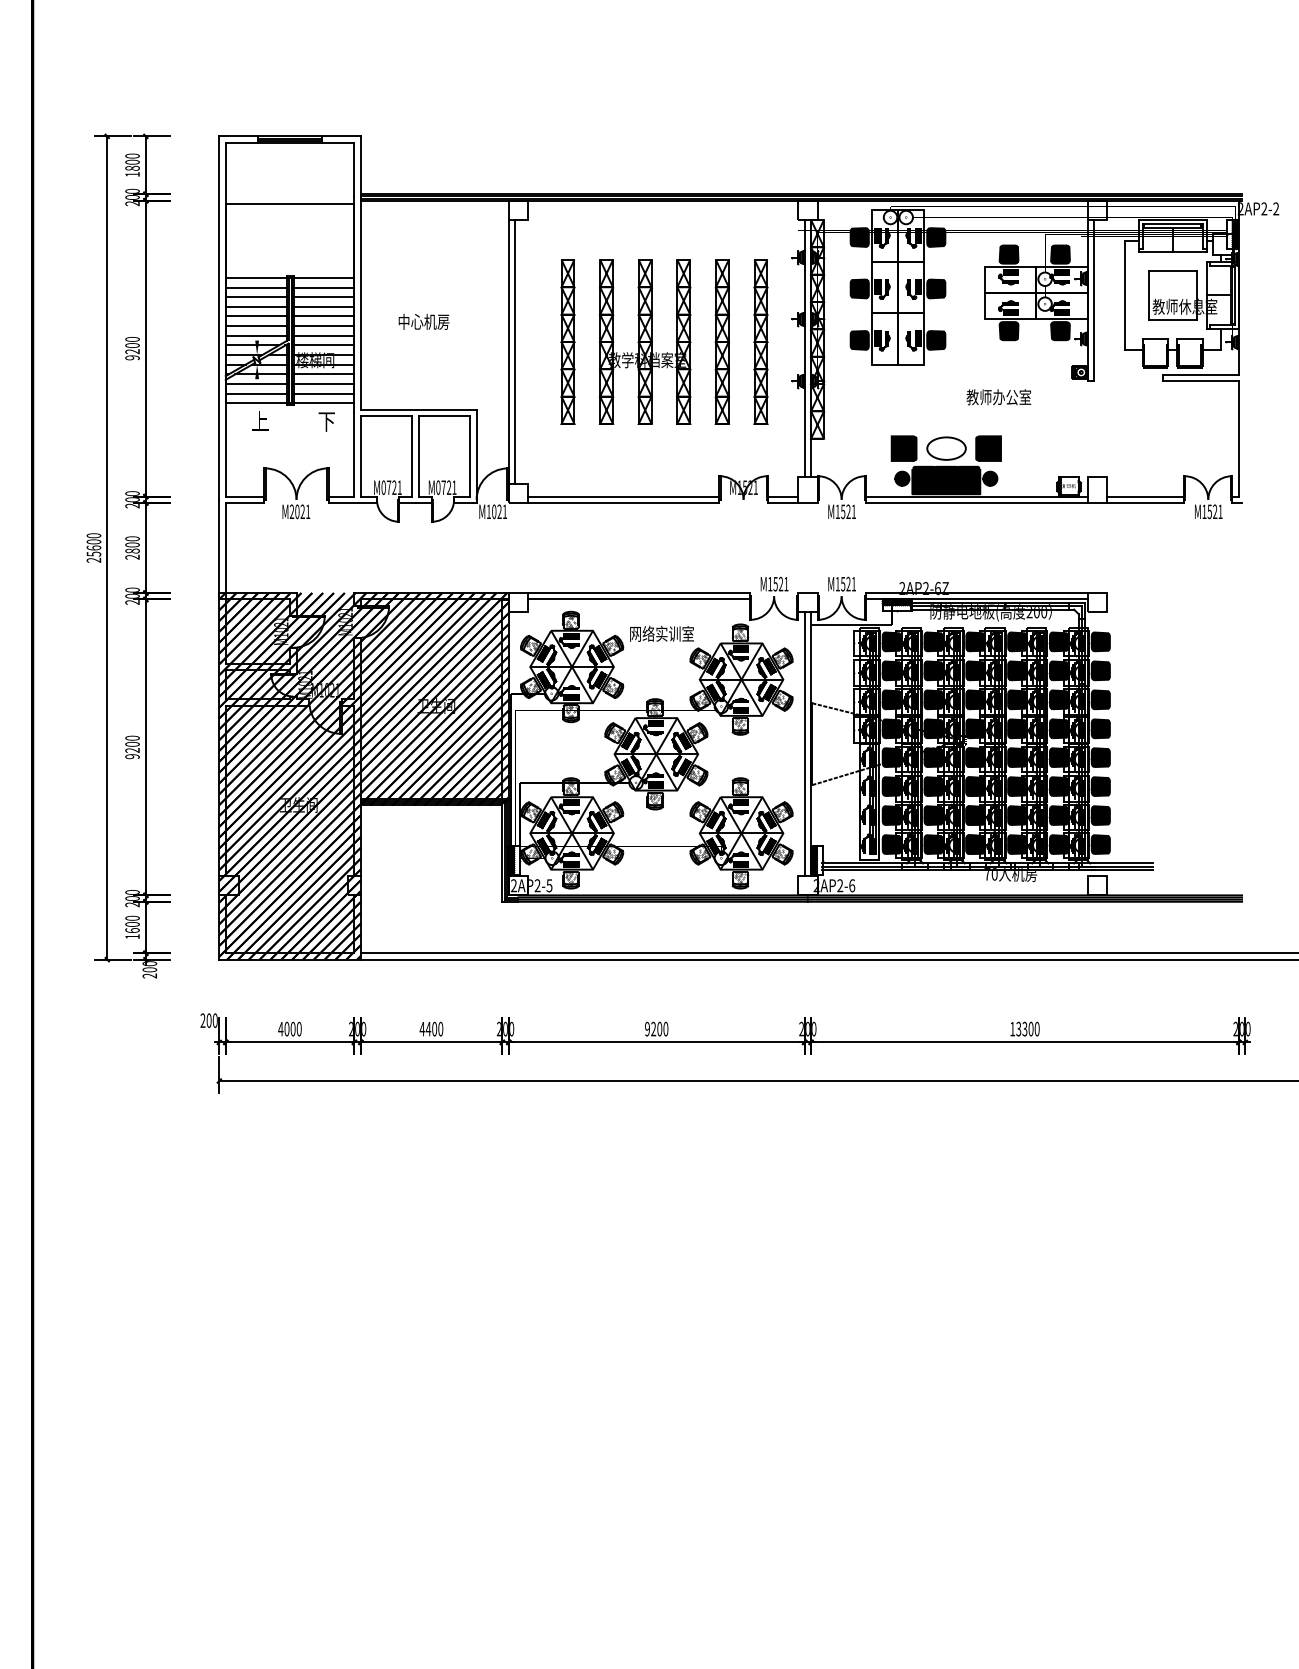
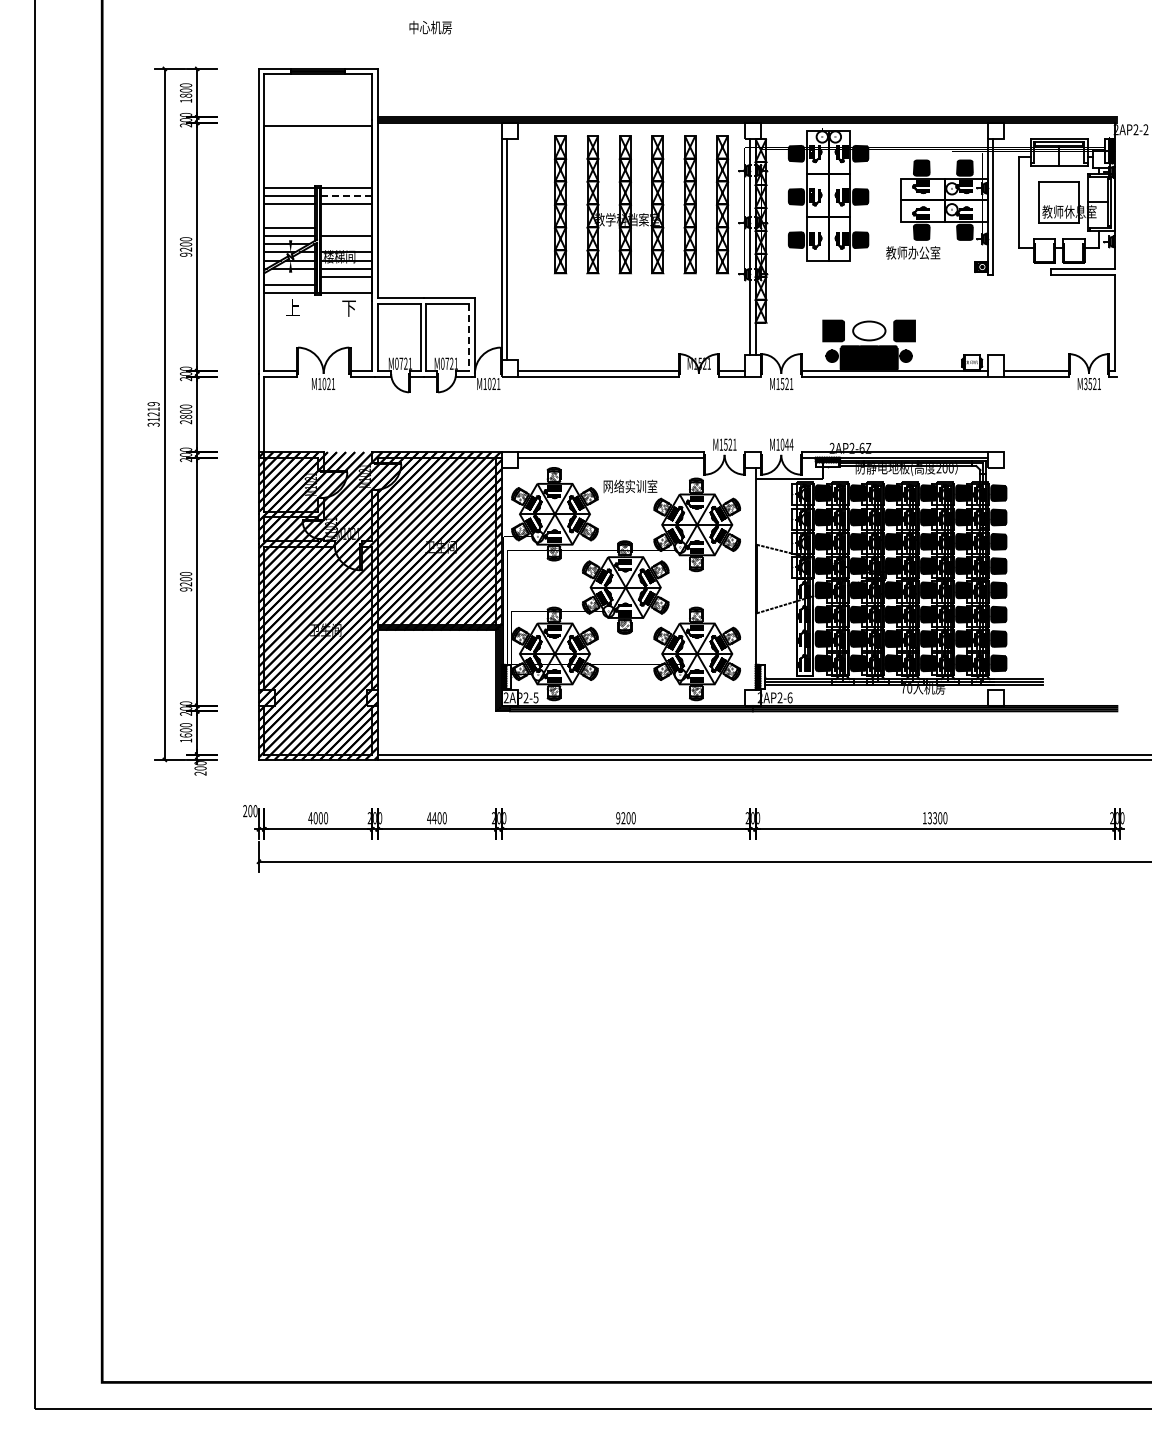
line: (323, 287) -> (346, 195), solid -> dashed
line: (255, 306) -> (289, 211), removed
line: (323, 306) -> (346, 211), removed
line: (255, 317) -> (289, 220), removed
line: (323, 317) -> (346, 220), removed
text: (423, 321) -> (430, 27), moved
line: (323, 326) -> (346, 228), removed
line: (323, 345) -> (346, 244), removed
part: (666, 352) -> (643, 213), moved
line: (255, 383) -> (289, 276), removed
line: (323, 393) -> (346, 284), removed
text: (999, 396) -> (913, 252), moved
line: (470, 456) -> (469, 337), solid -> dashed
text: (291, 511) -> (319, 383), M2021 -> M1021
text: (1204, 511) -> (1085, 383), M1521 -> M3521
text: (93, 548) -> (153, 414), 25600 -> 31219
text: (847, 583) -> (786, 444), M1521 -> M1044
line: (805, 743) -> (750, 578), removed

